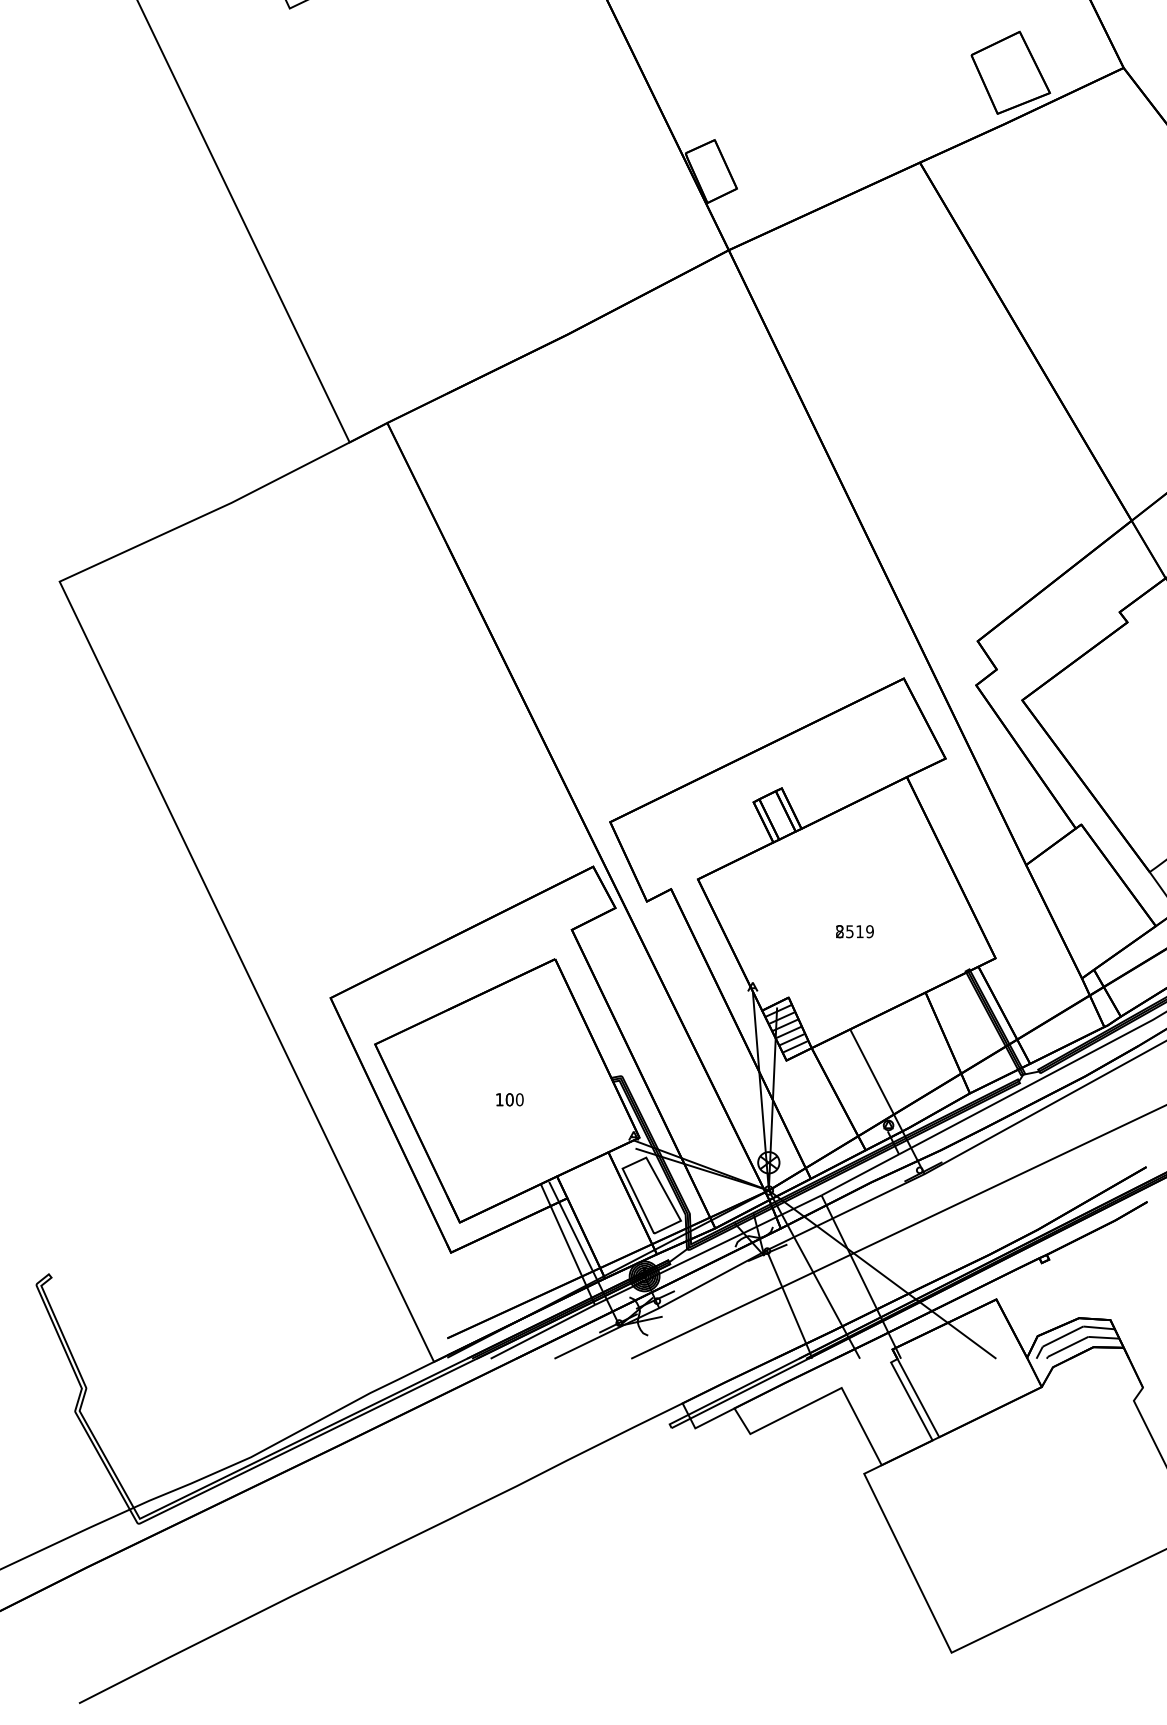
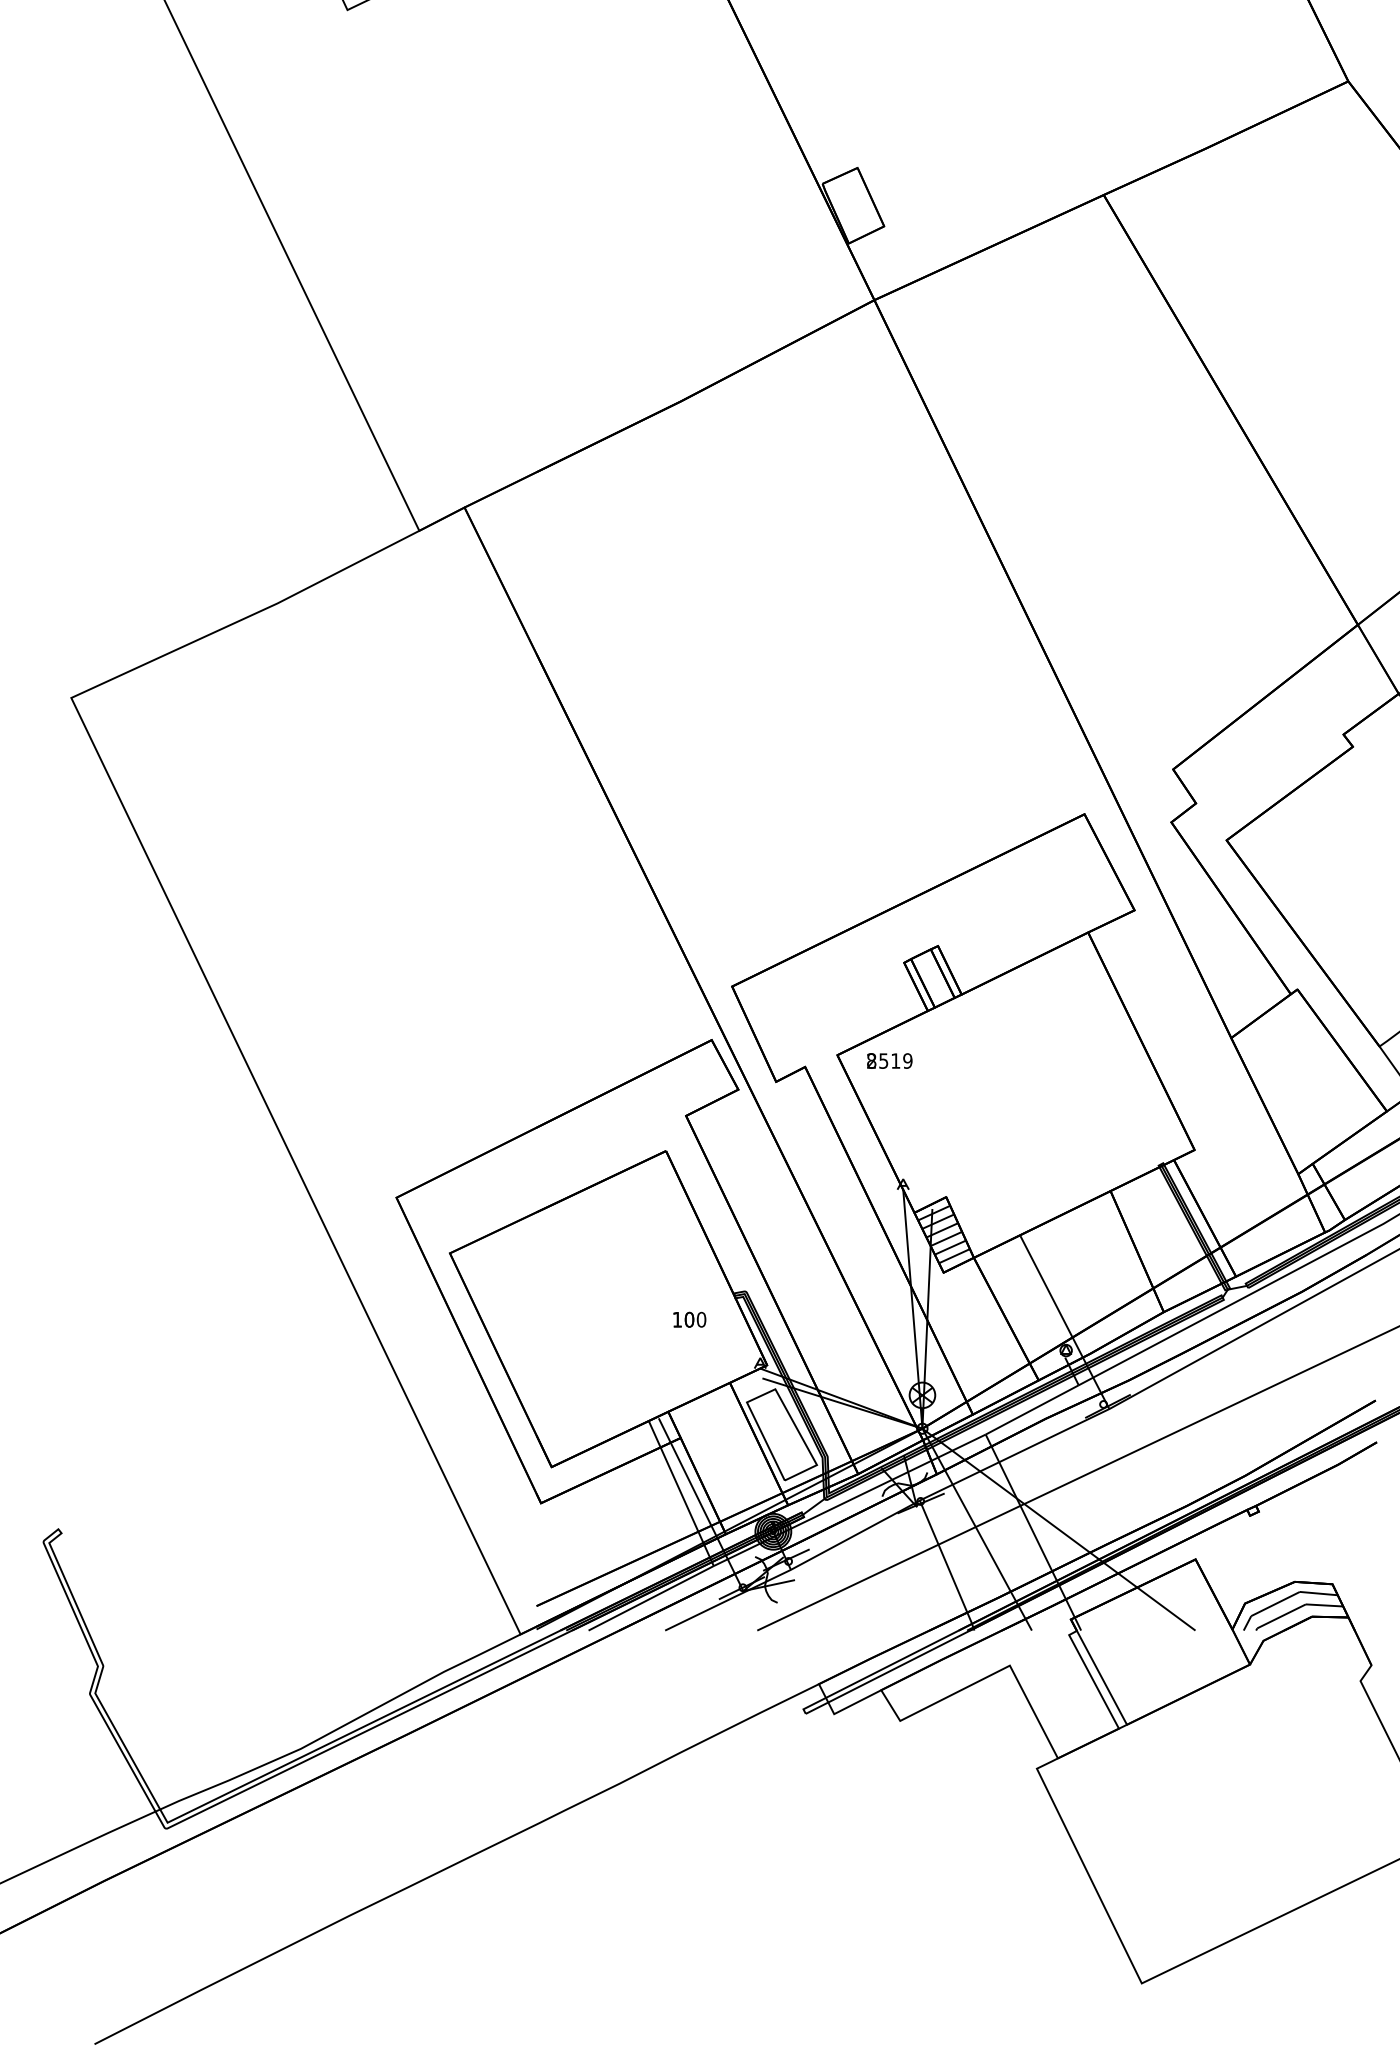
part: (1010, 73) -> (1212, 87), removed
text: (854, 931) -> (889, 1060), moved
text: (509, 1099) -> (689, 1319), moved

